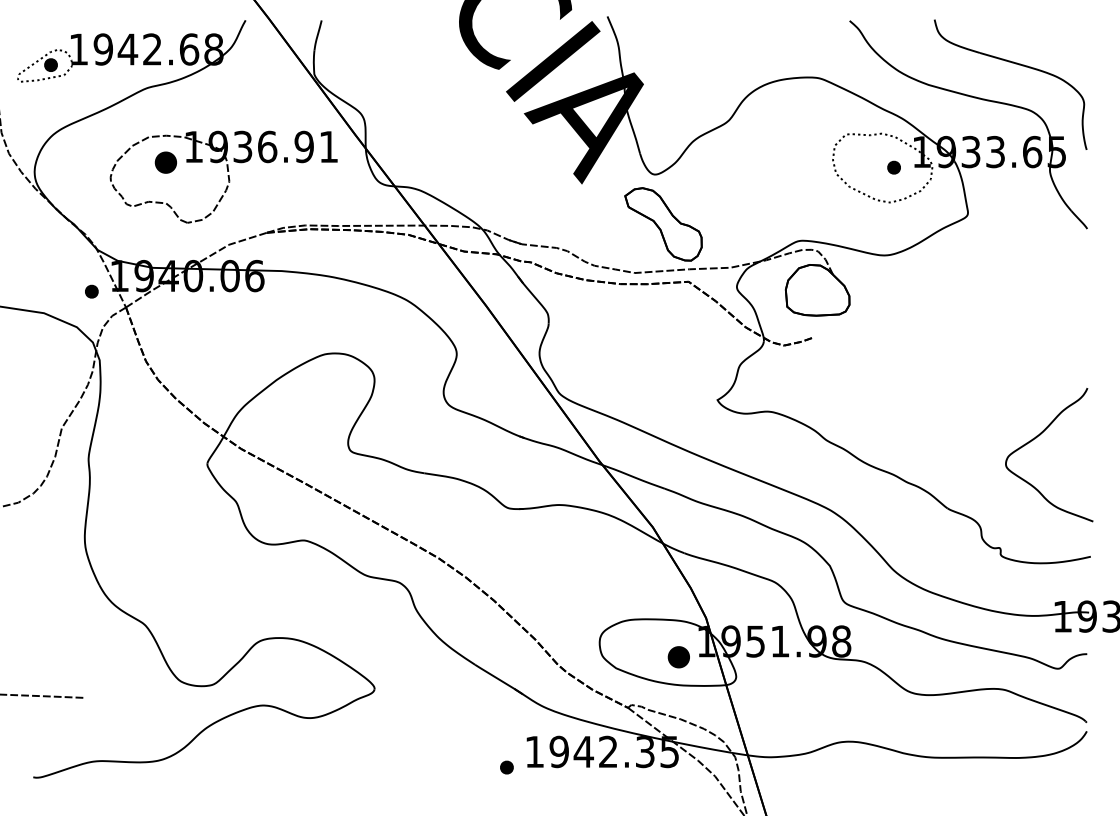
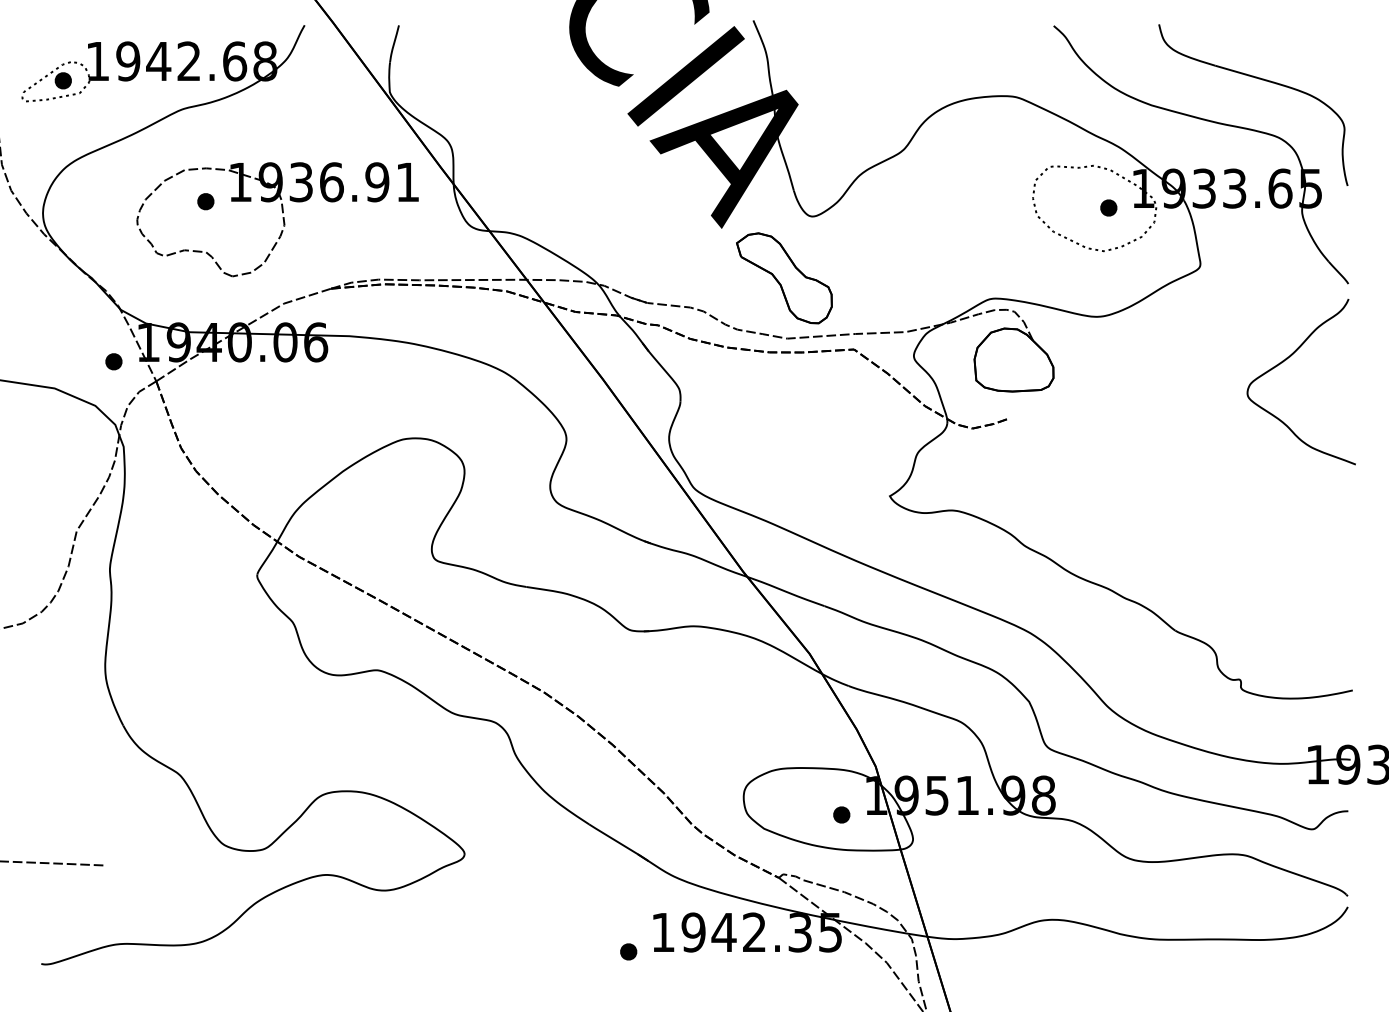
part: (165, 162) -> (205, 201), size x0.62
part: (663, 224) -> (784, 278), moved
curve: (1036, 438) -> (1285, 361), moved
part: (678, 656) -> (841, 814), size x0.62

